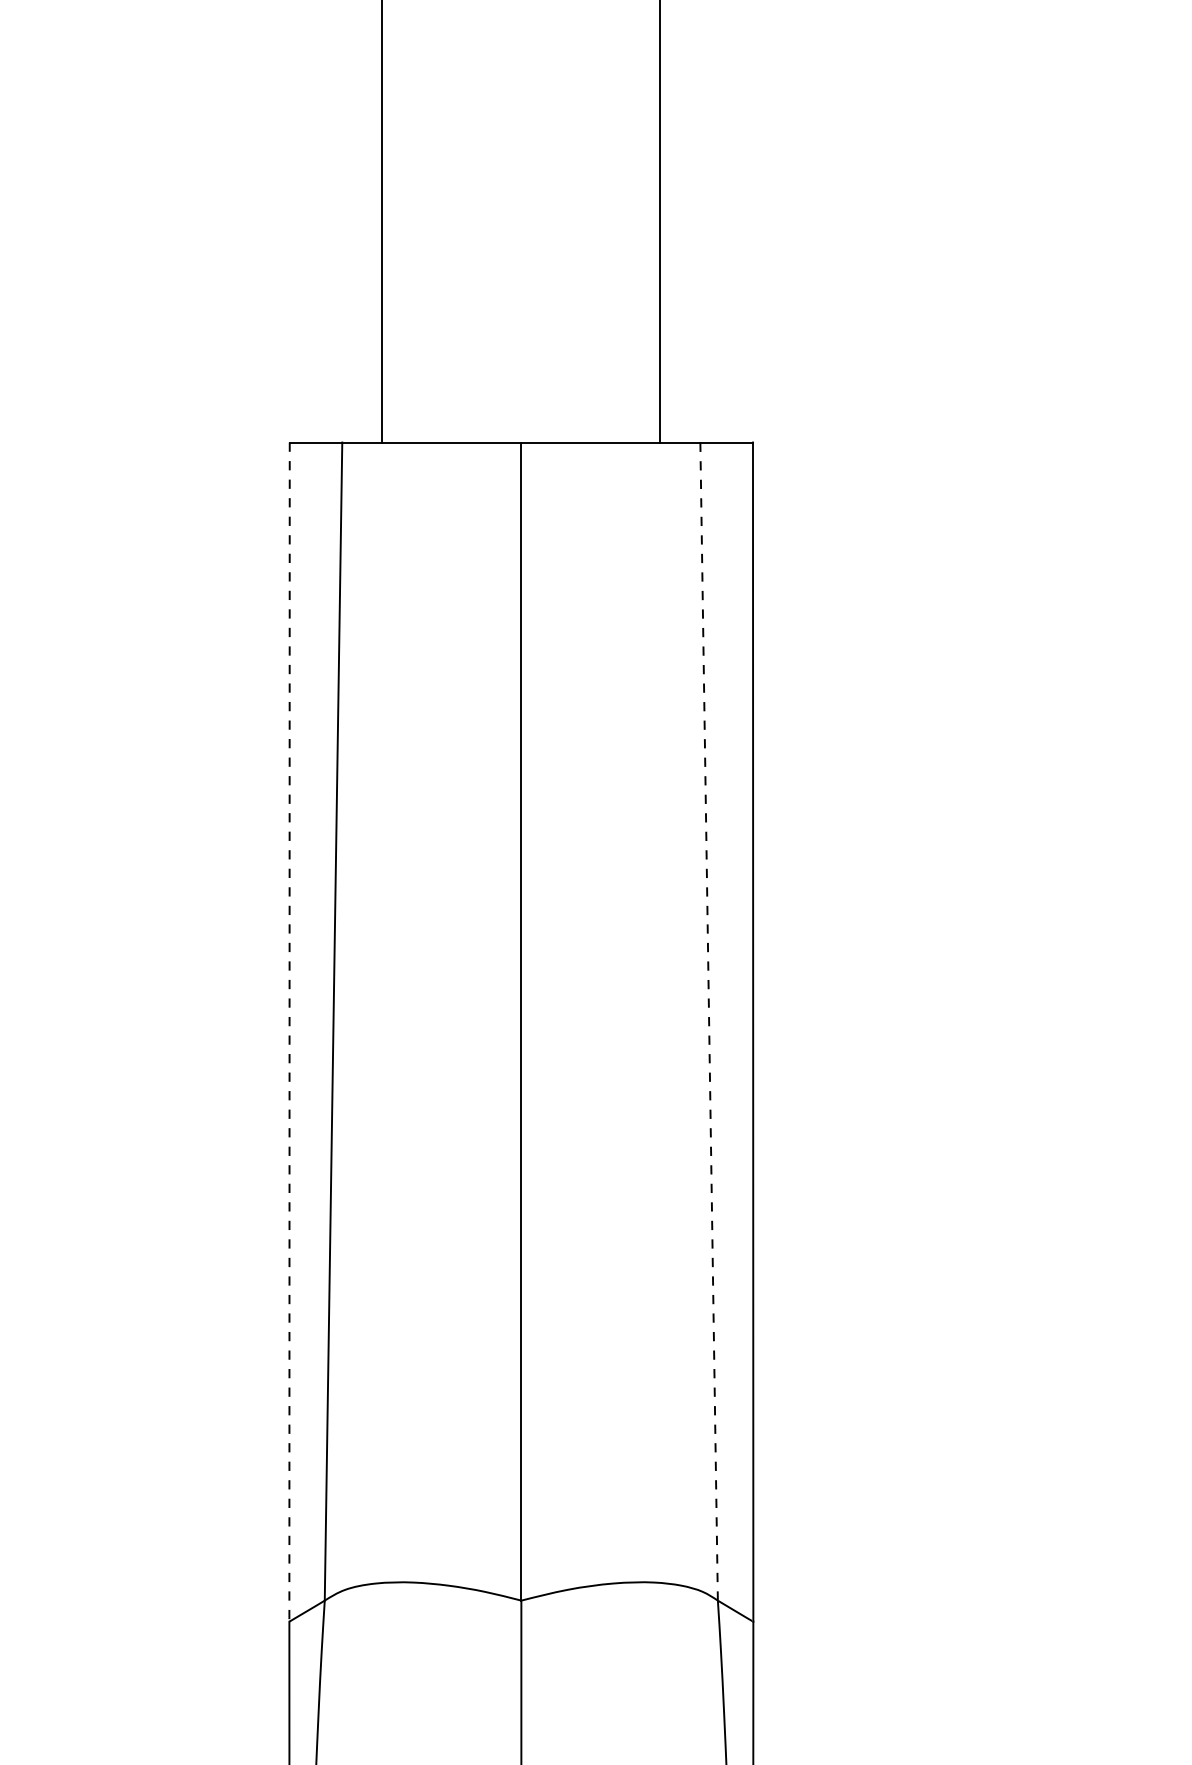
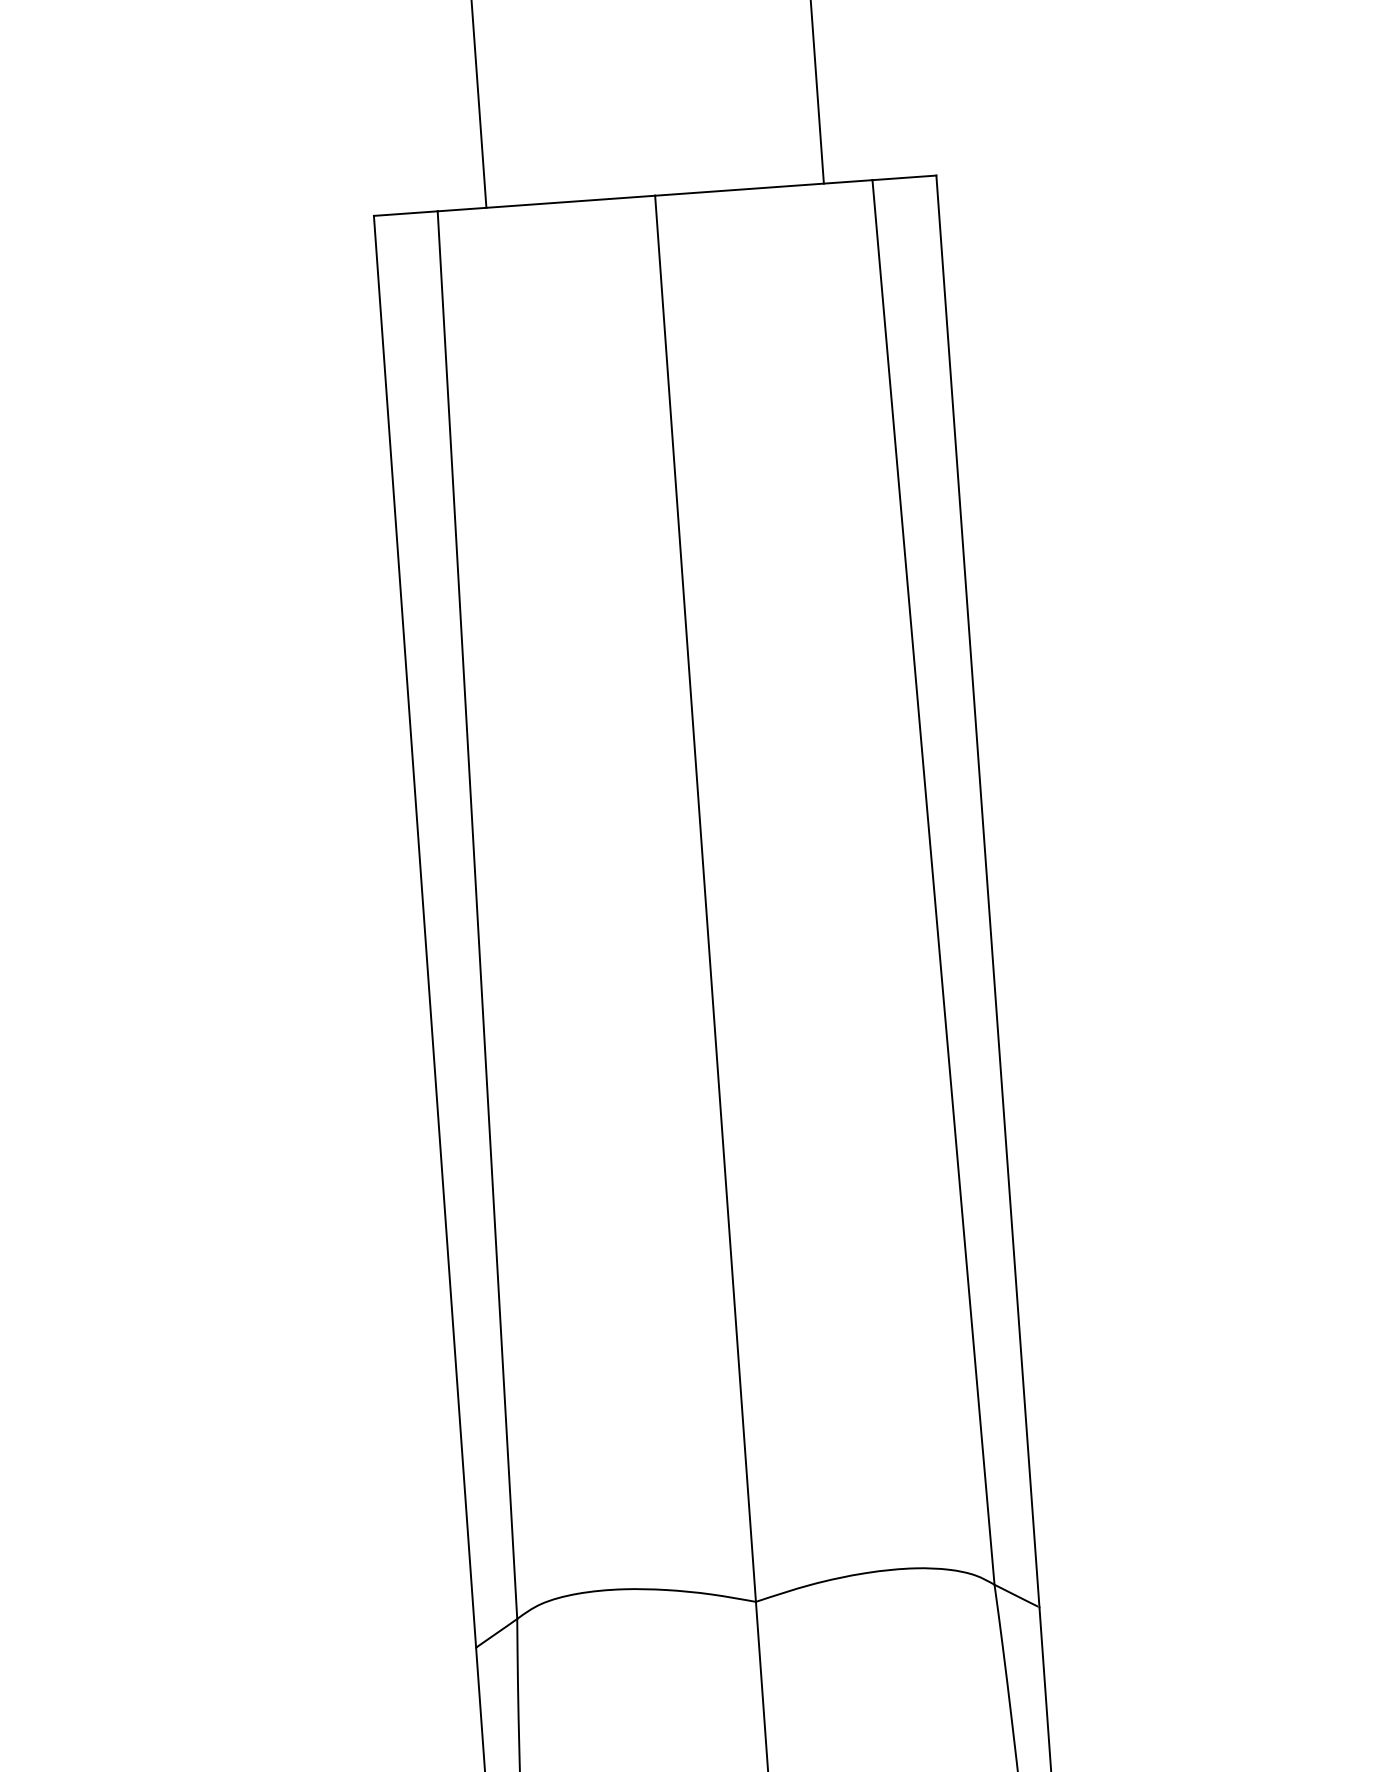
line: (709, 1021) -> (933, 882), dashed -> solid
line: (289, 1032) -> (424, 932), dashed -> solid

